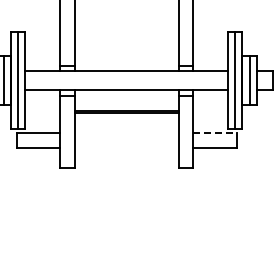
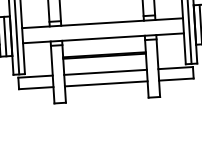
line: (126, 133) -> (105, 72), added
line: (214, 133) -> (175, 68), dashed -> solid
line: (126, 147) -> (106, 83), added

